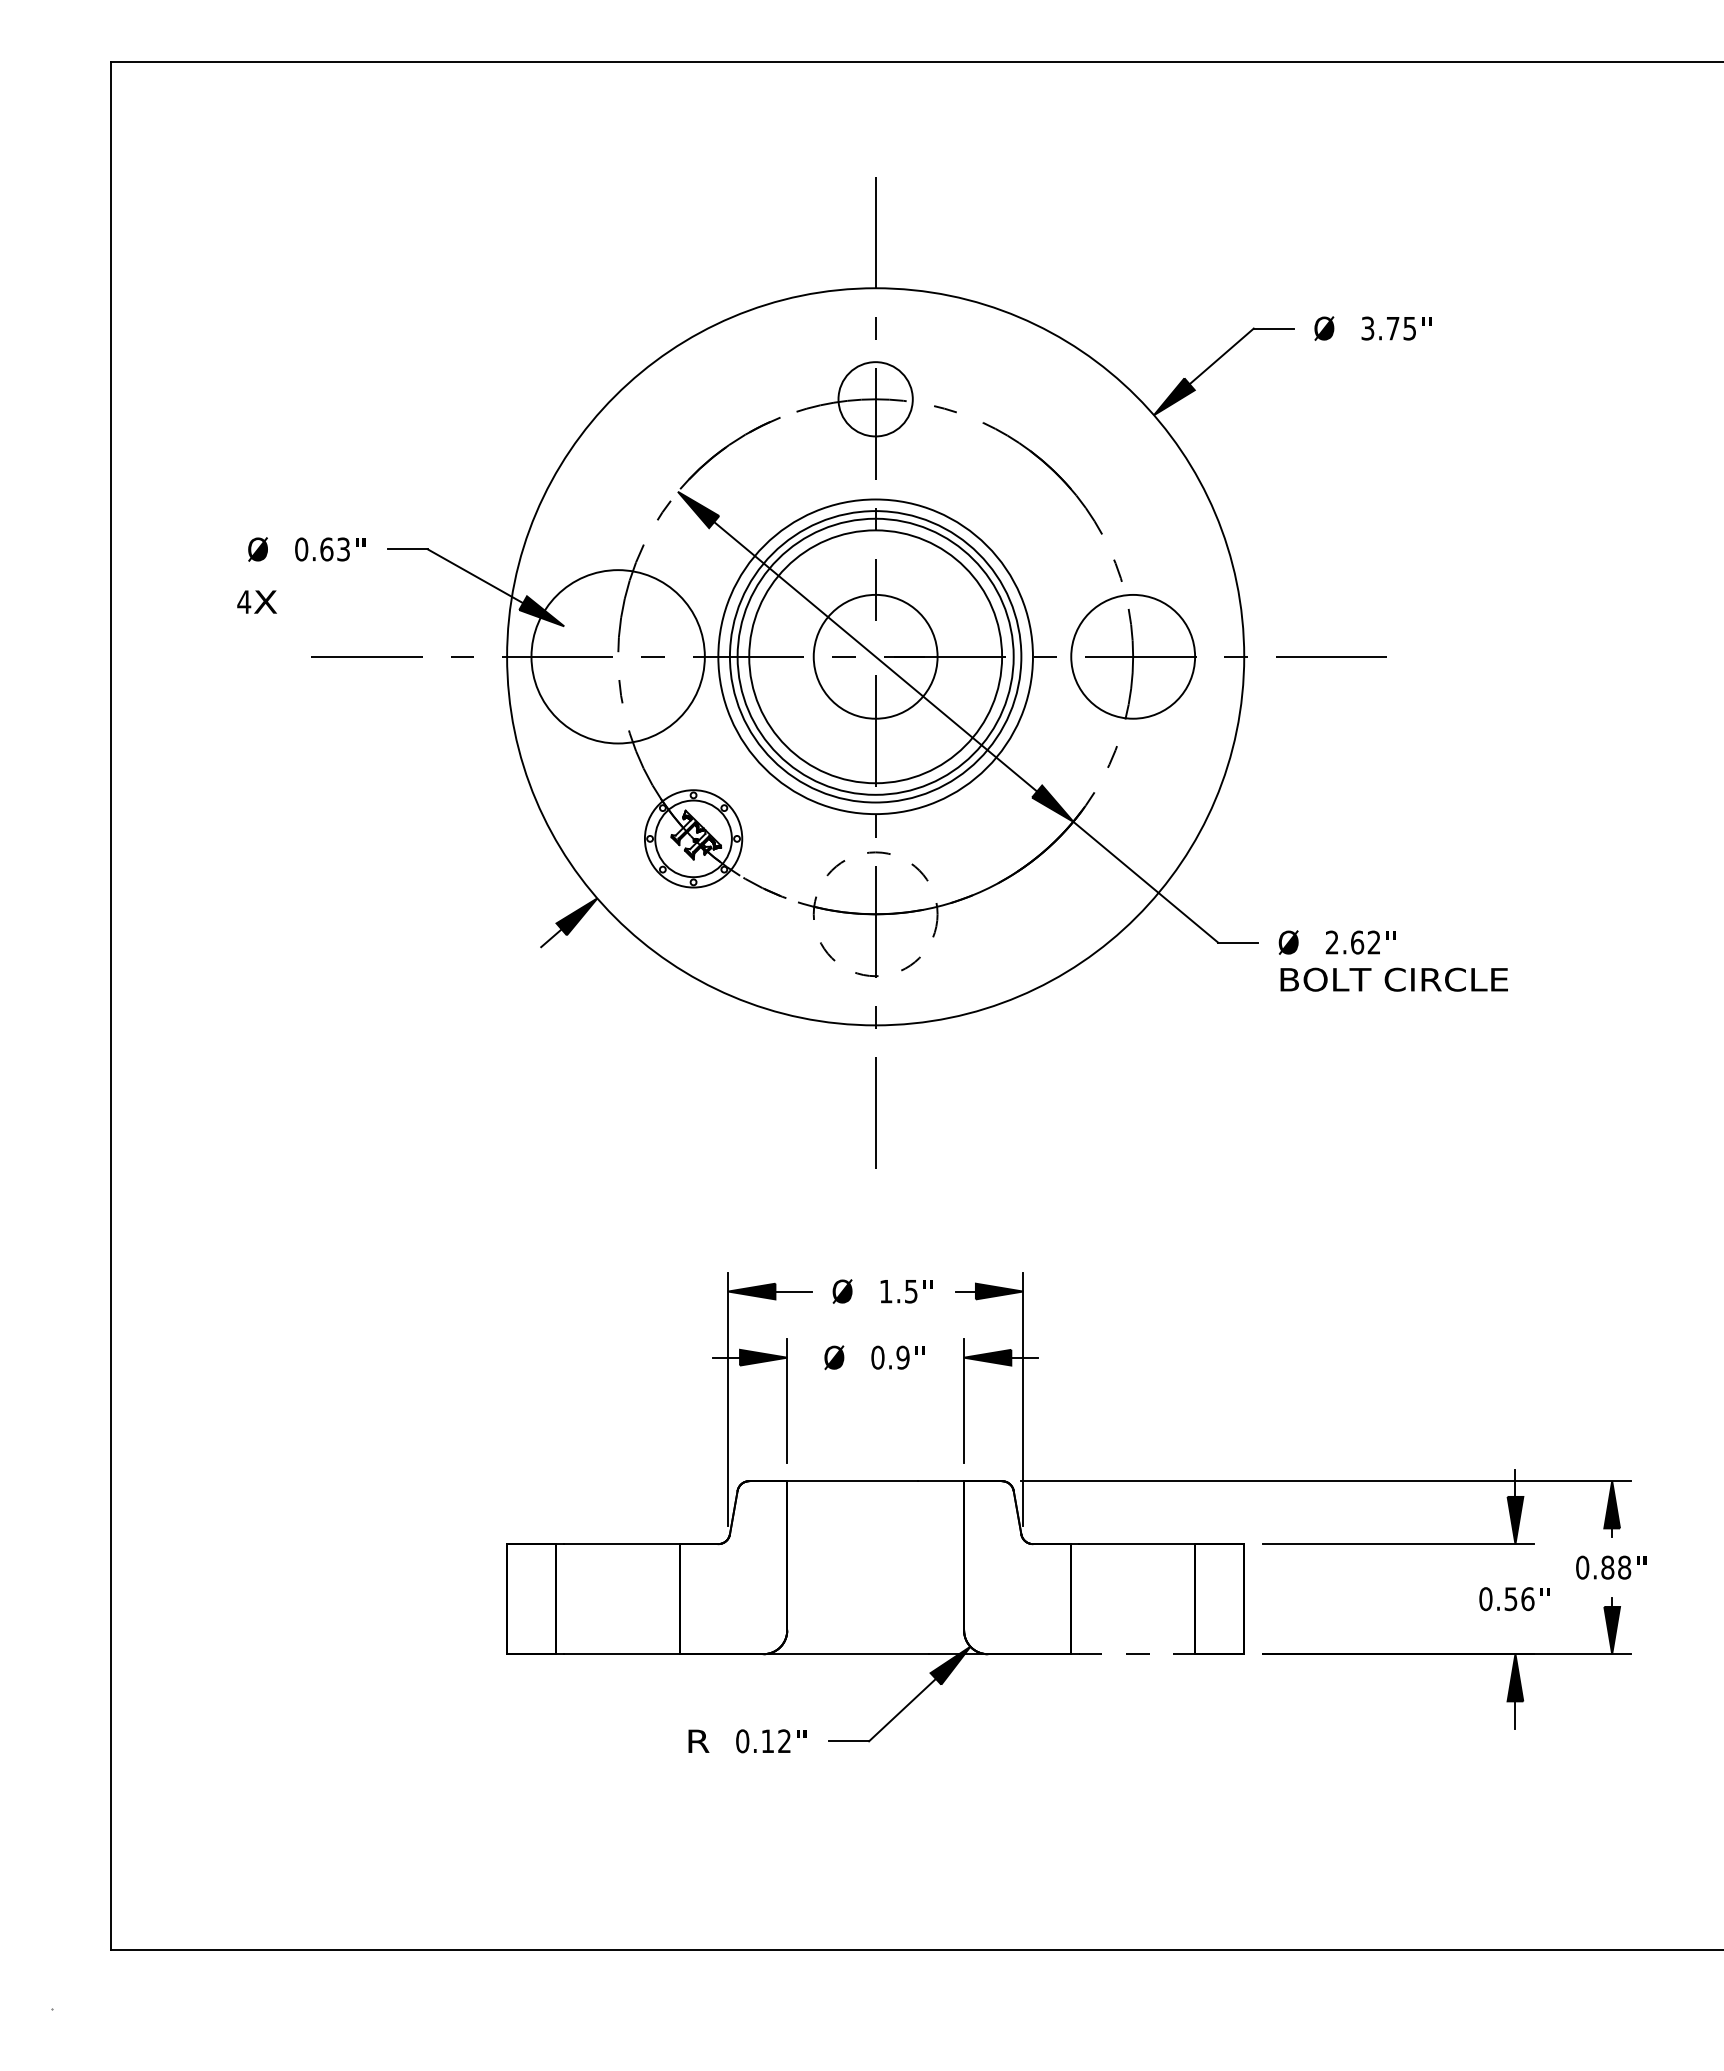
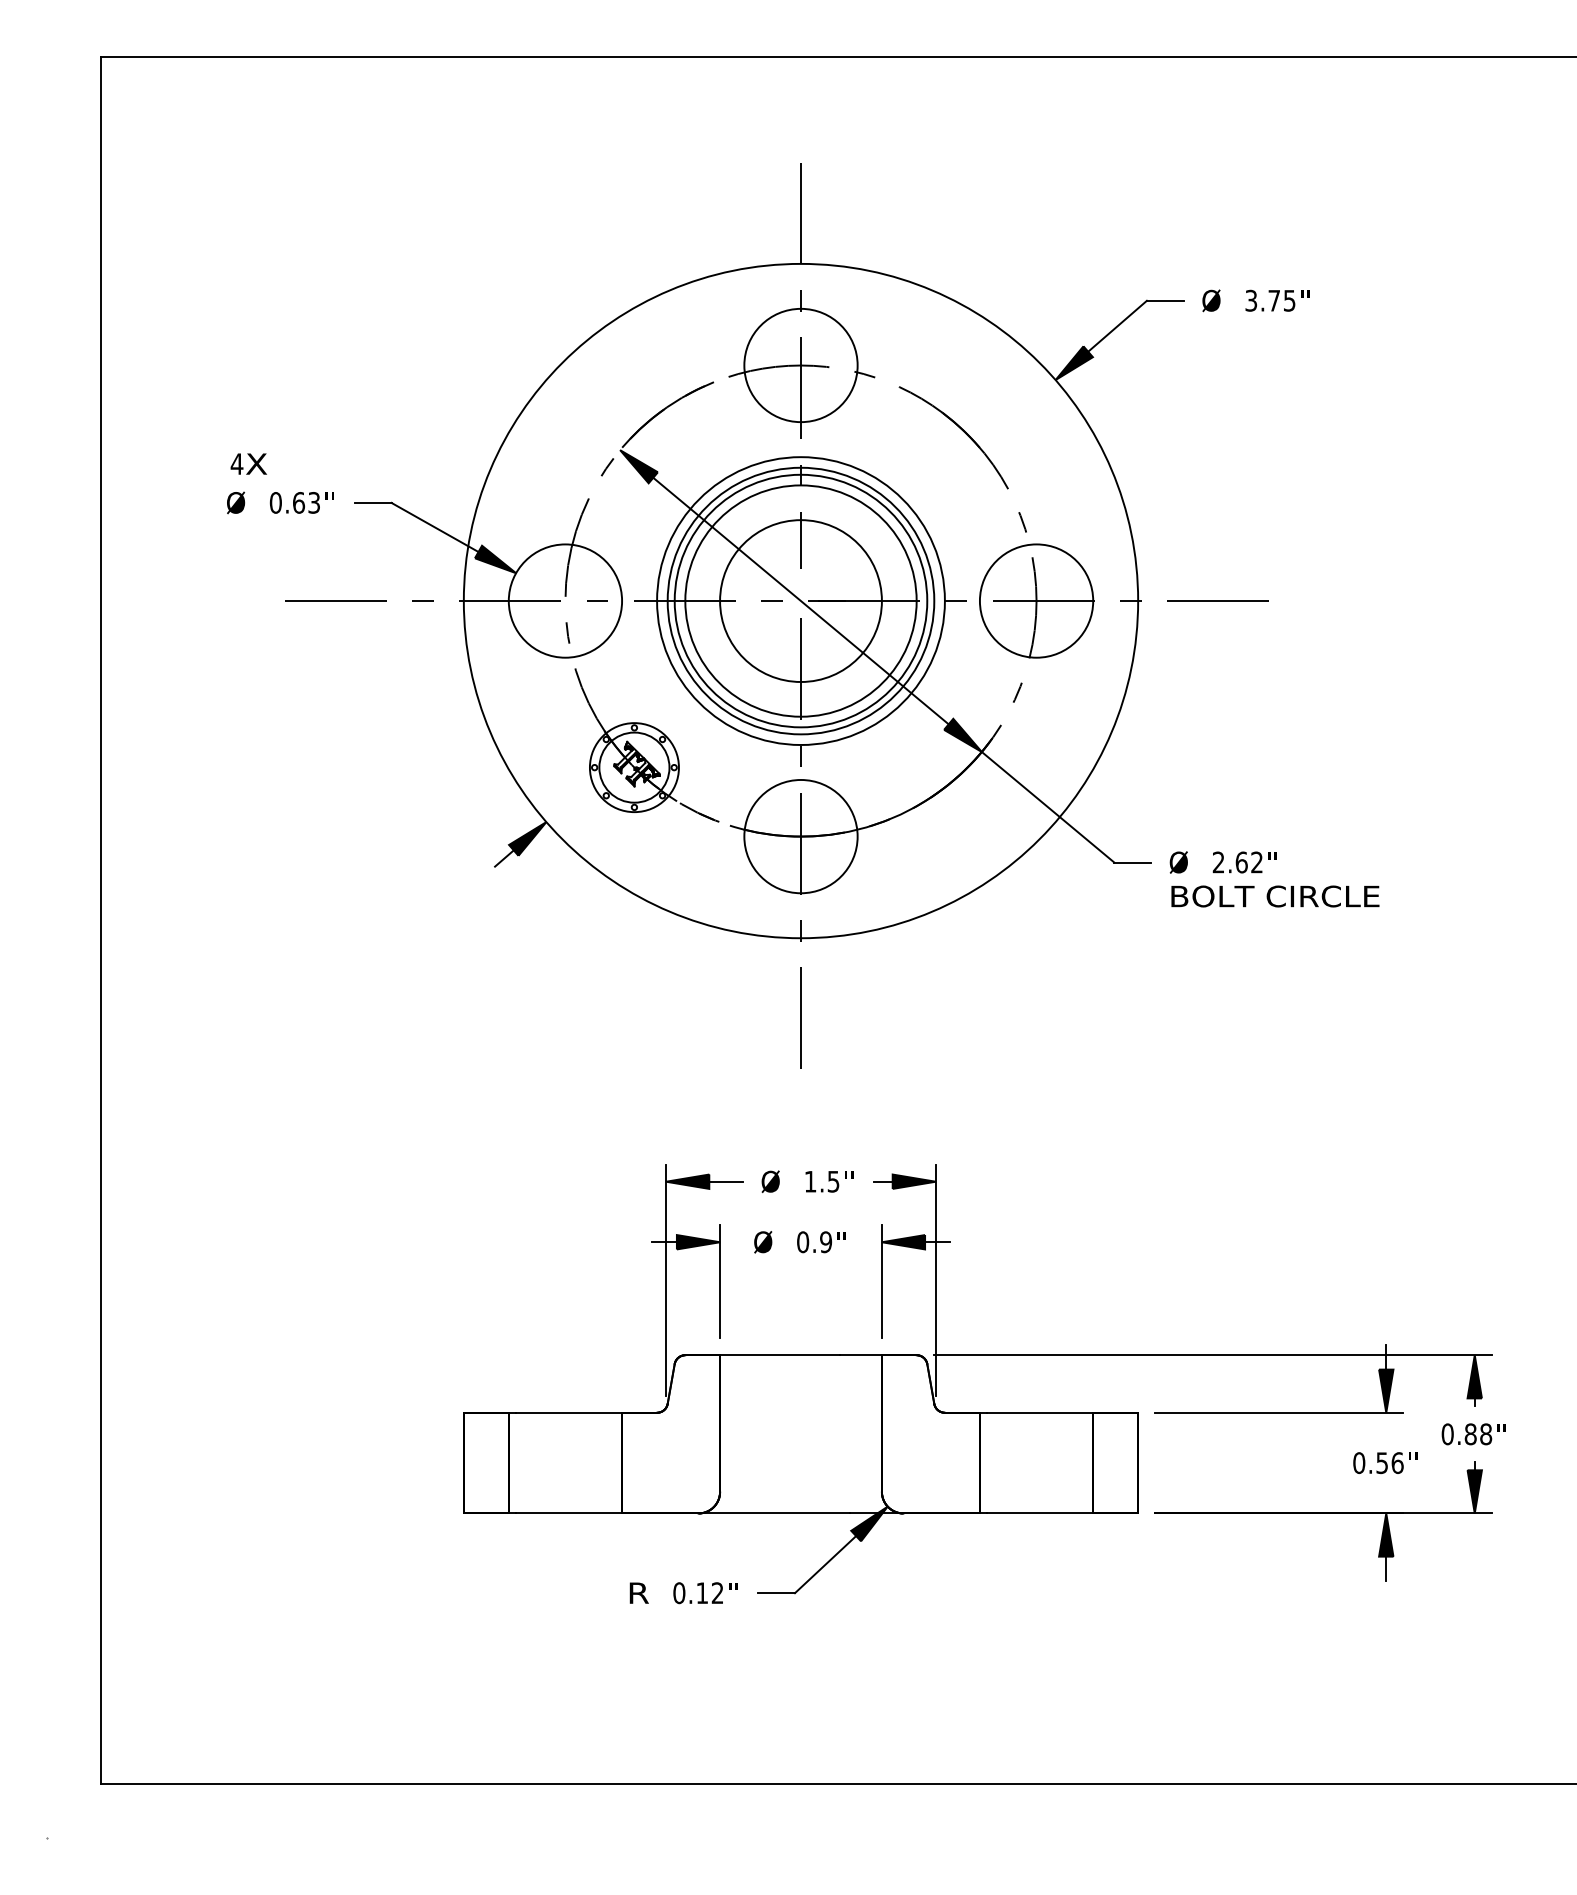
circle: (875, 399) -> (800, 365), size x1.67
text: (256, 601) -> (248, 463), moved
circle: (618, 656) -> (565, 600), size x0.71
circle: (875, 656) -> (800, 600), size x1.43
circle: (875, 914) -> (800, 836), dashed -> solid
line: (1137, 1654) -> (1040, 1513), dashed -> solid

